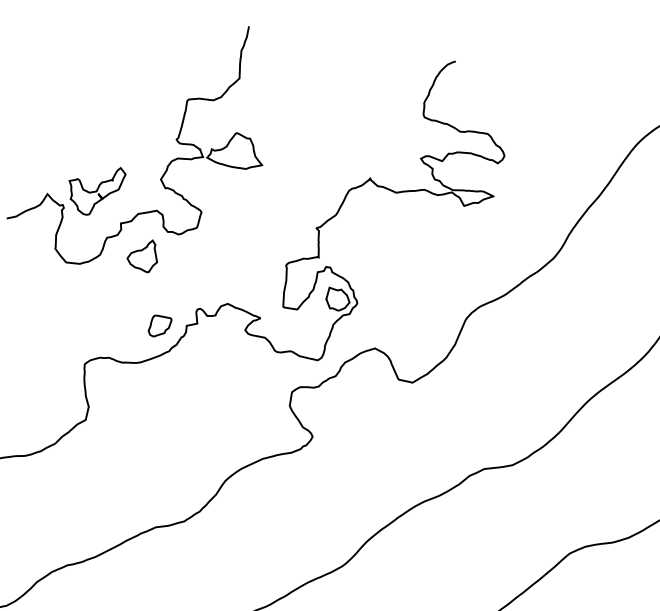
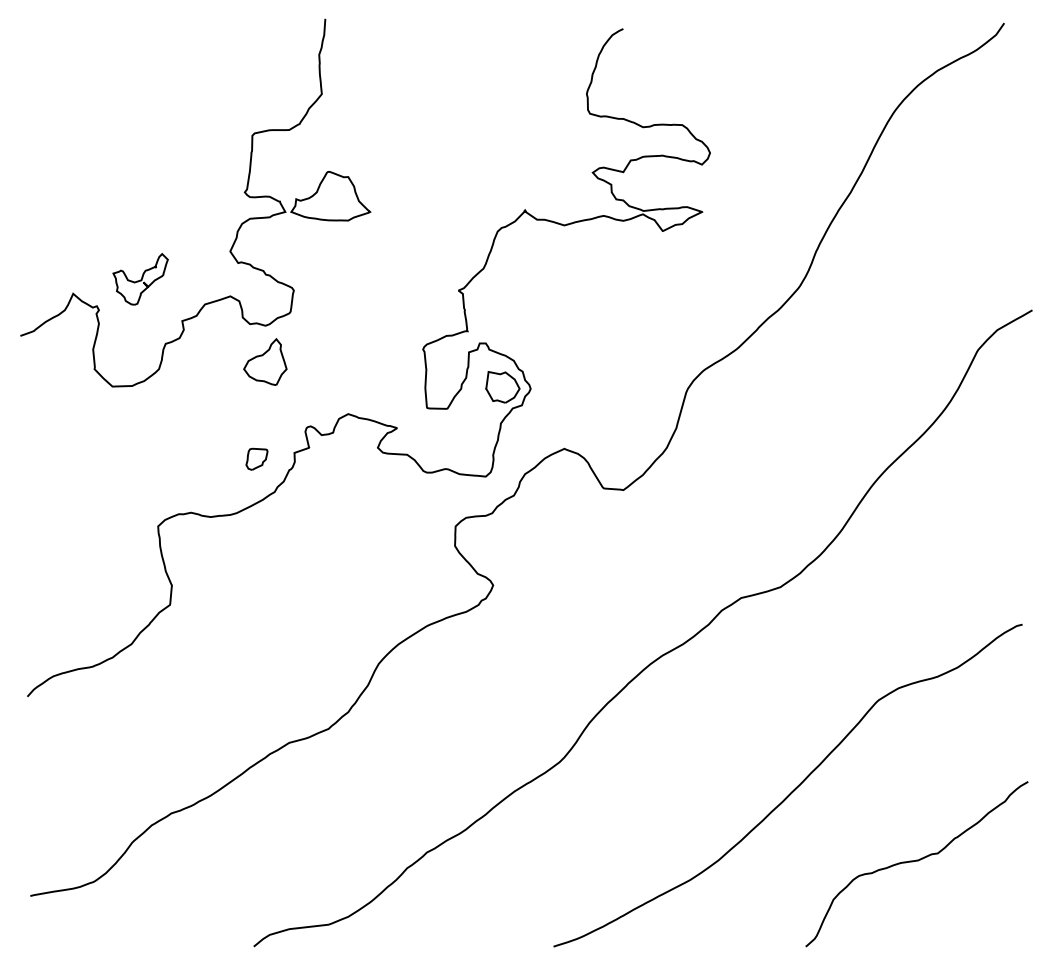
part: (95, 190) -> (140, 279), size x0.7
part: (143, 255) -> (265, 361), moved
part: (159, 326) -> (256, 459), size x0.7

